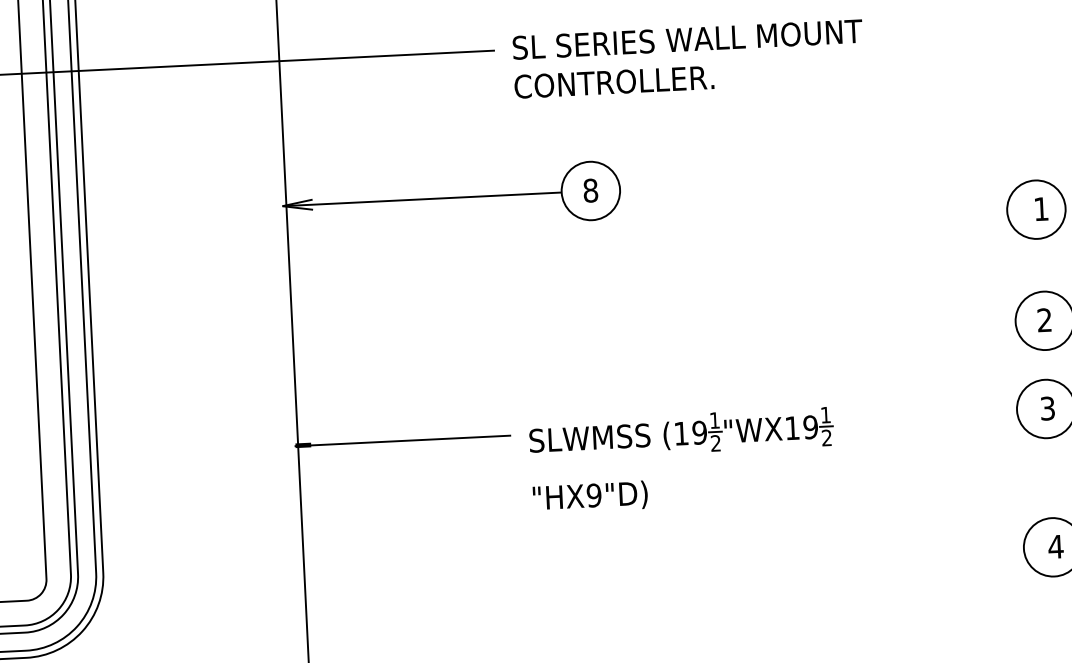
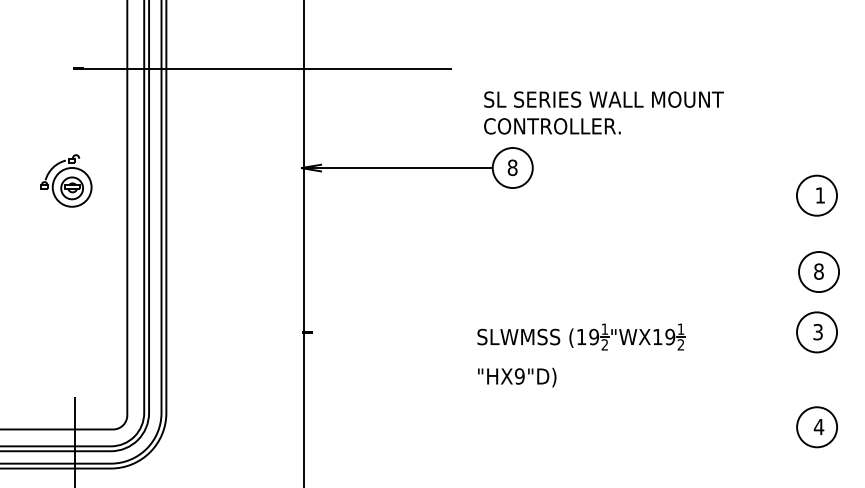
text: (687, 58) -> (603, 112), moved
text: (1044, 320) -> (818, 271), 2 -> 8
line: (402, 440) -> (375, 332), removed
part: (681, 444) -> (581, 344), moved

